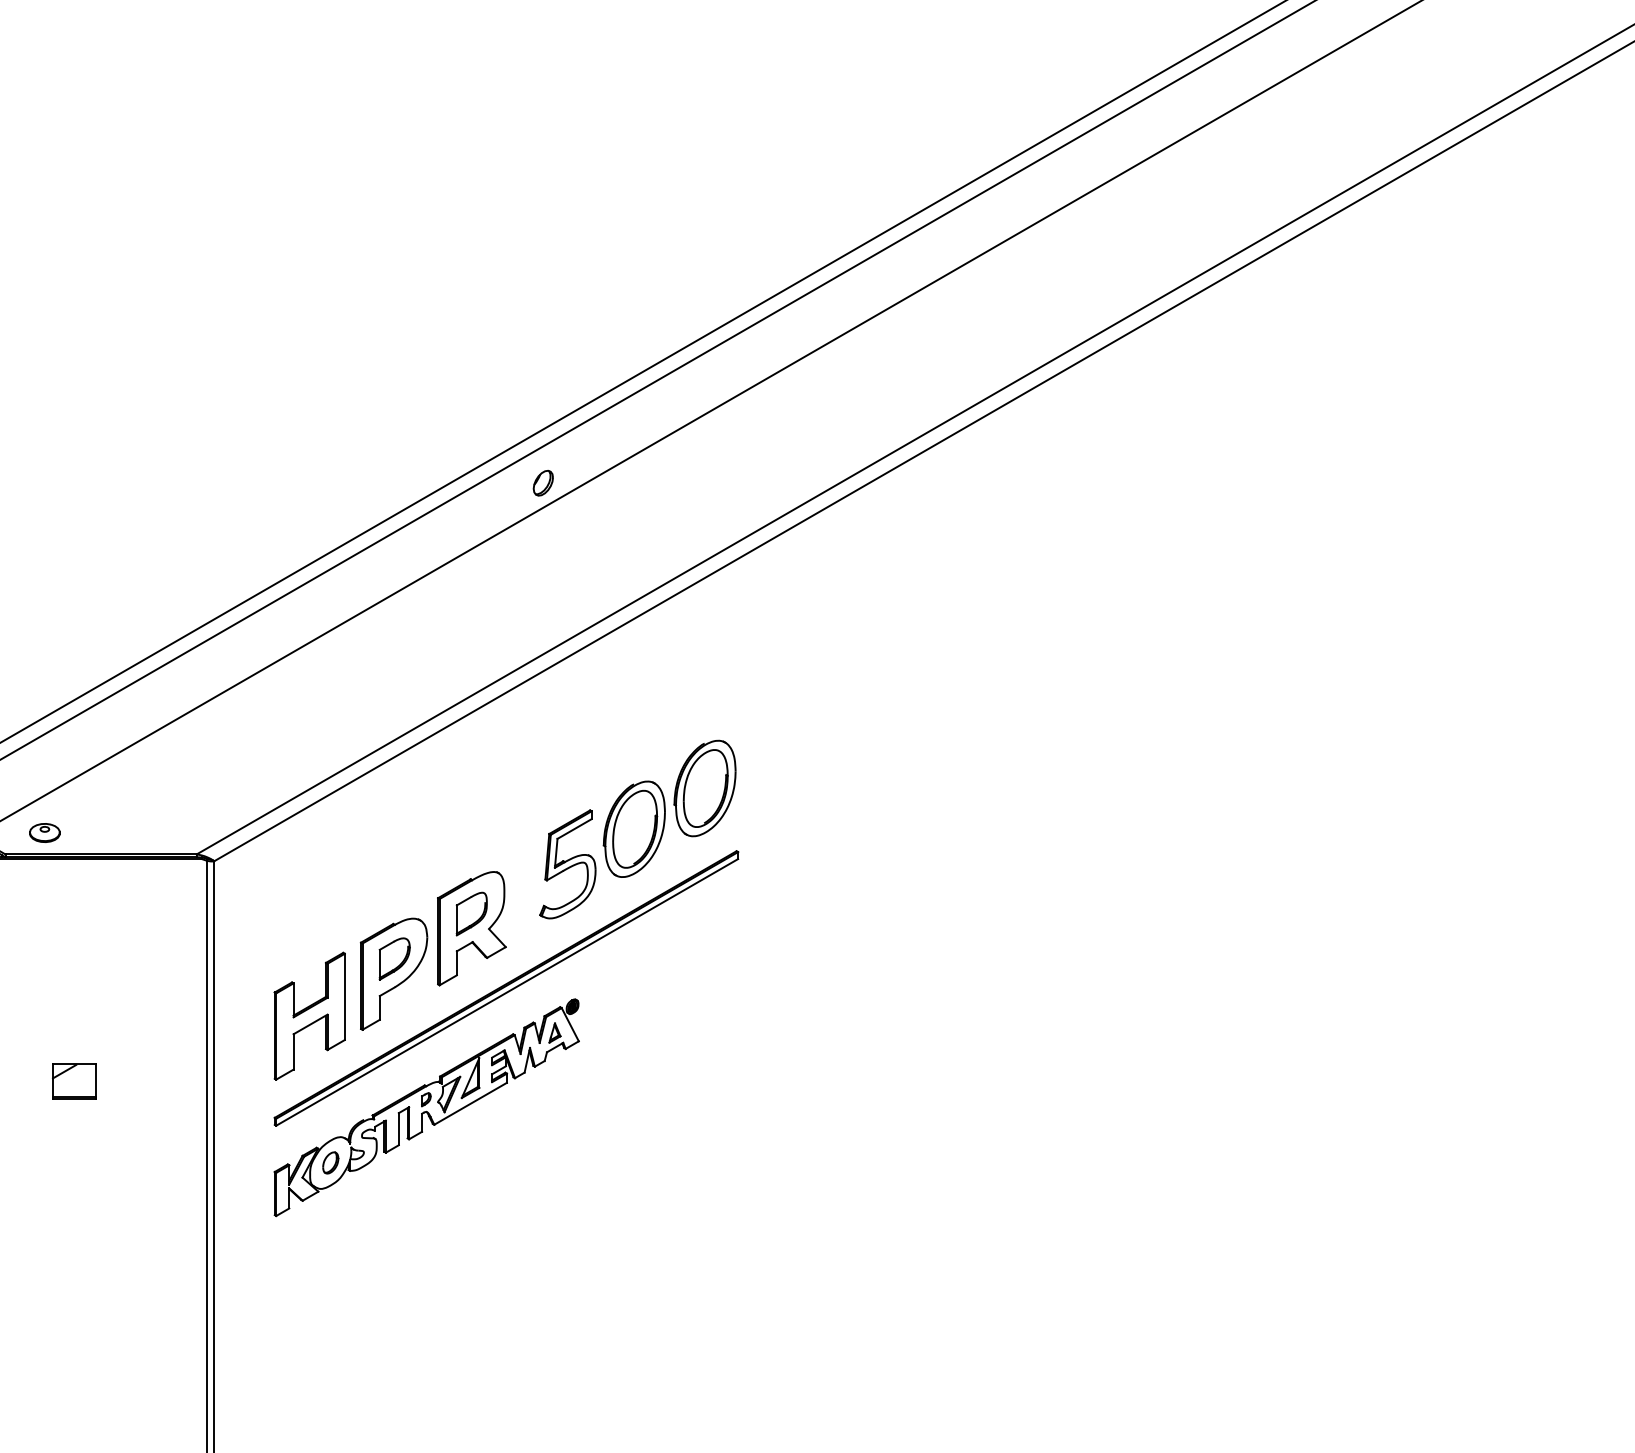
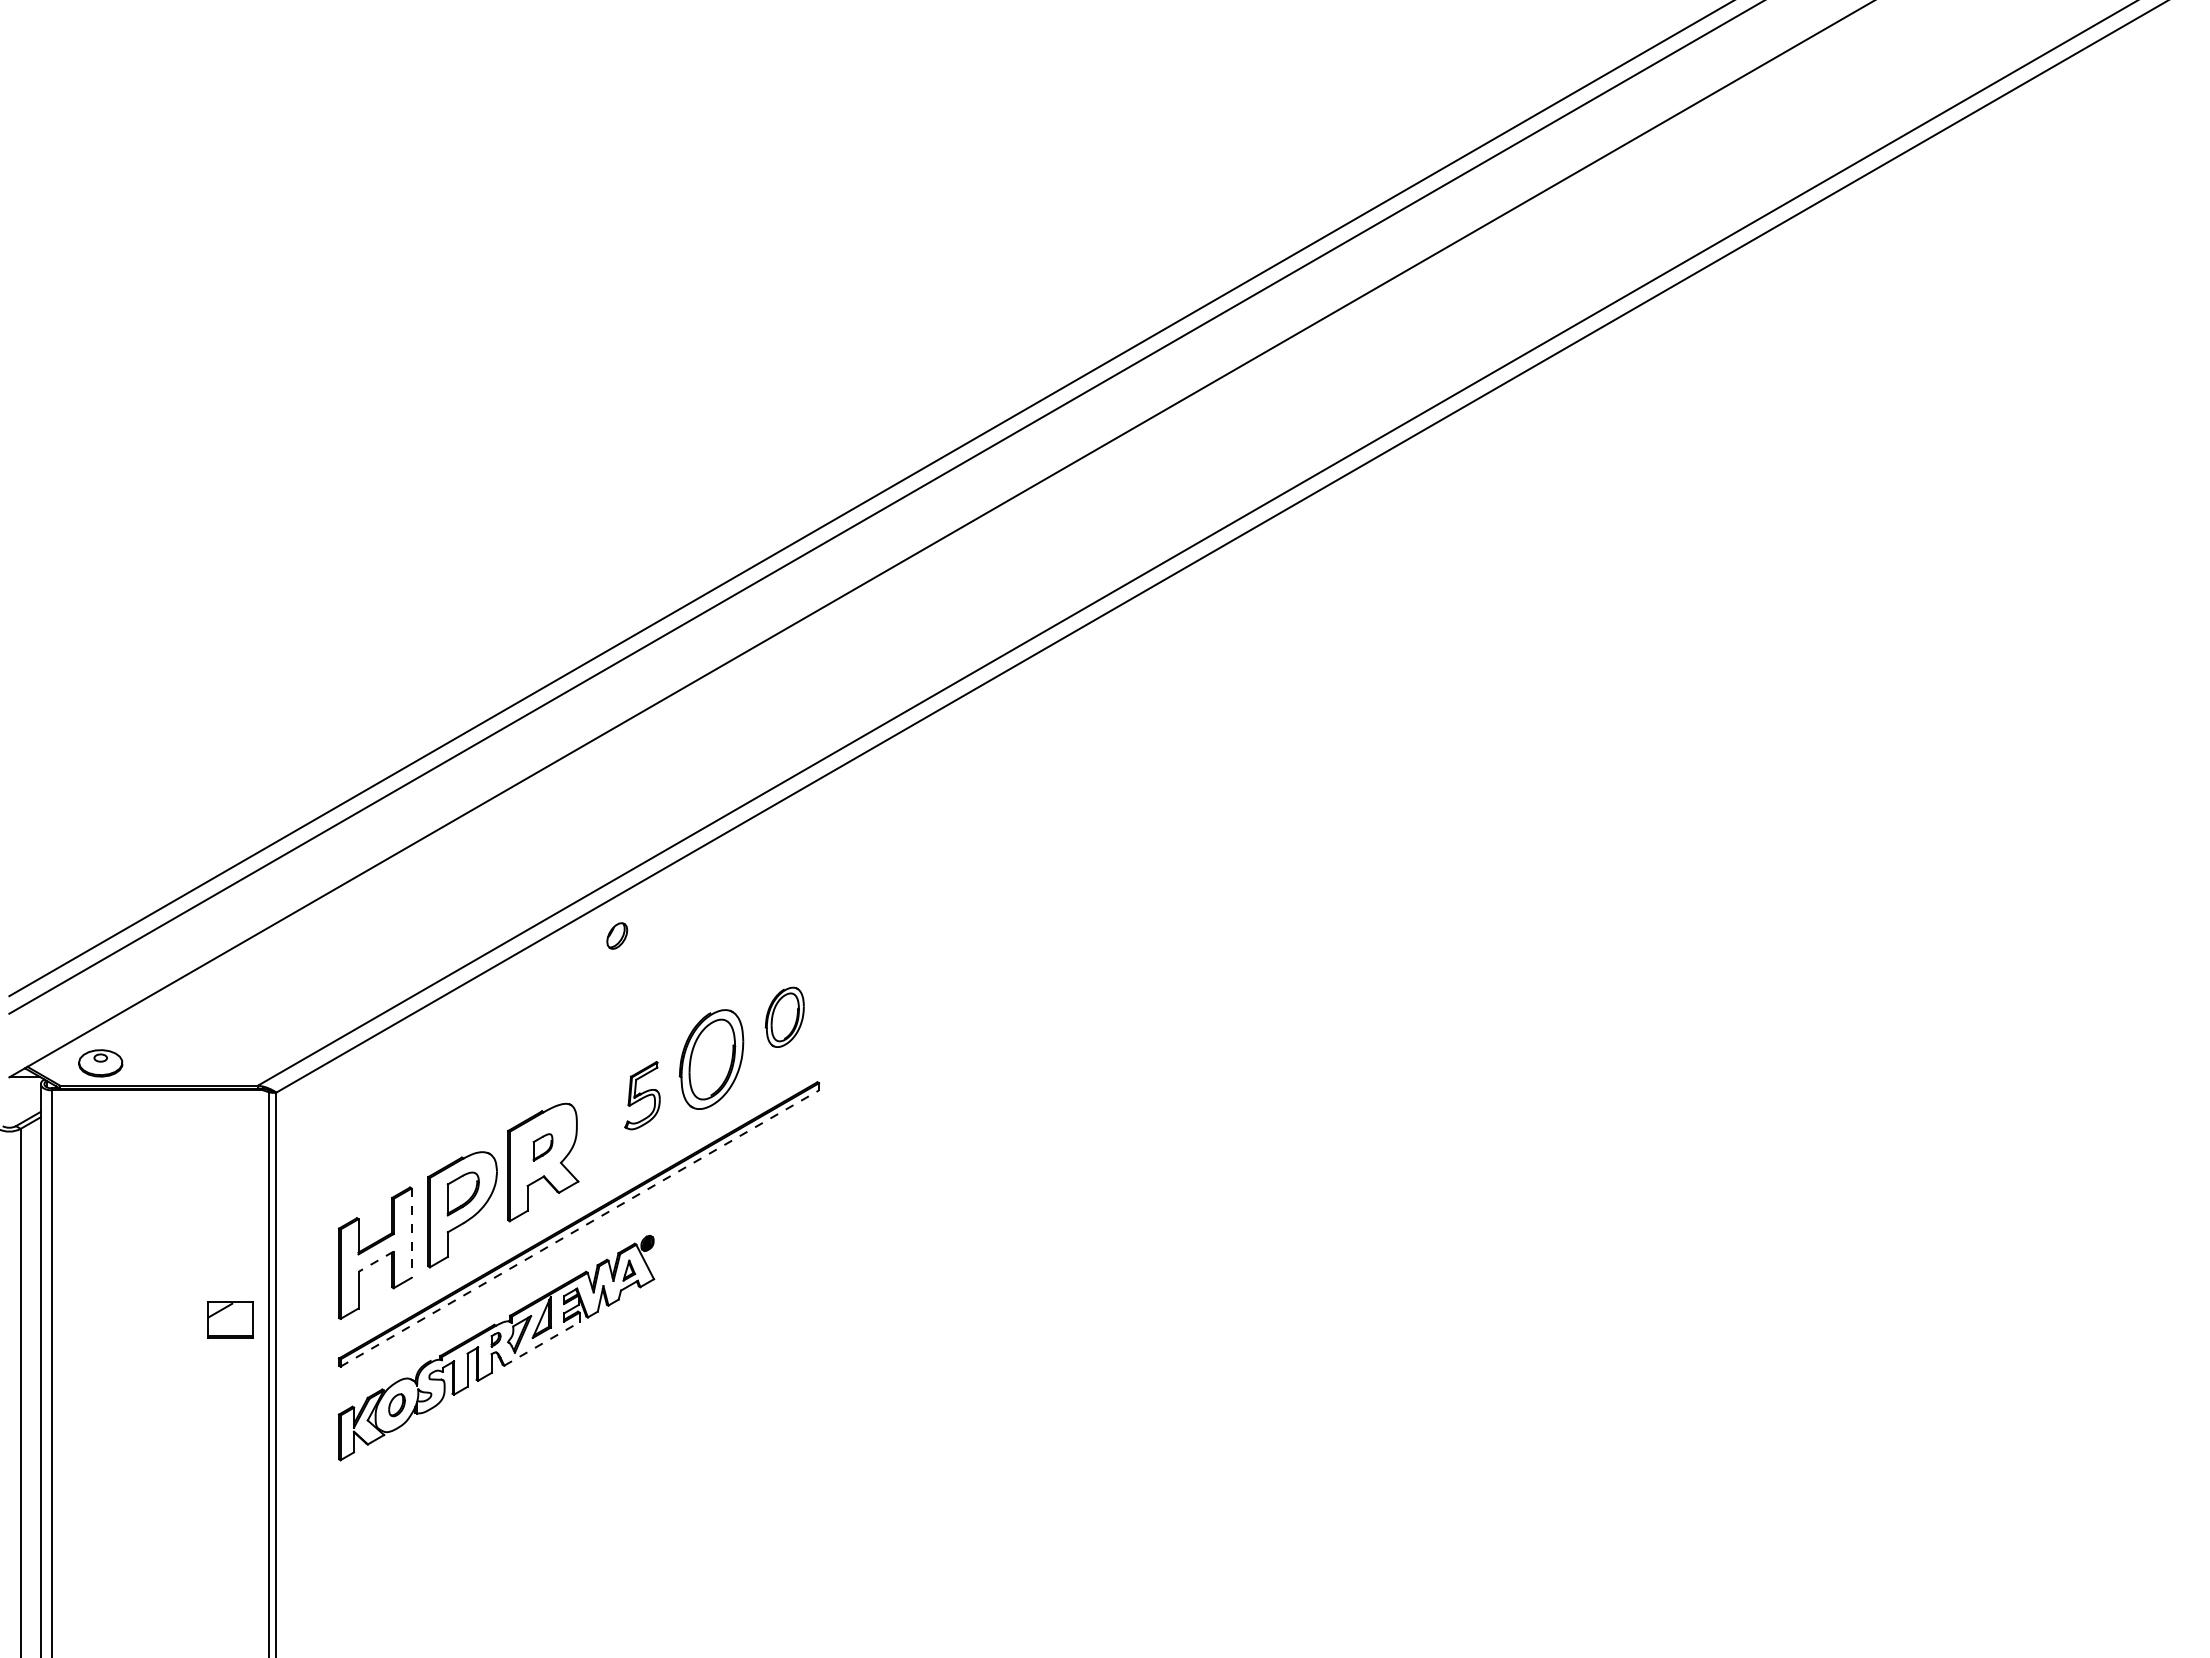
part: (543, 482) -> (617, 935), moved
part: (704, 788) -> (784, 1017), size x0.6
part: (44, 833) -> (100, 1063), size x1.4
part: (567, 863) -> (642, 1095), size x0.6
part: (471, 914) -> (542, 1147), size x0.6
line: (507, 992) -> (580, 1228), solid -> dashed
line: (344, 997) -> (411, 1233), solid -> dashed
line: (310, 1025) -> (375, 1262), solid -> dashed
part: (74, 1080) -> (230, 1319), moved
line: (471, 1103) -> (542, 1343), solid -> dashed

